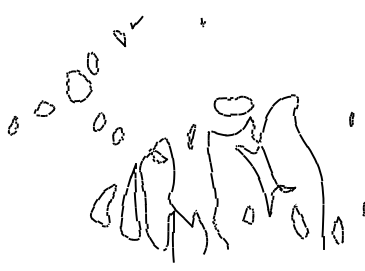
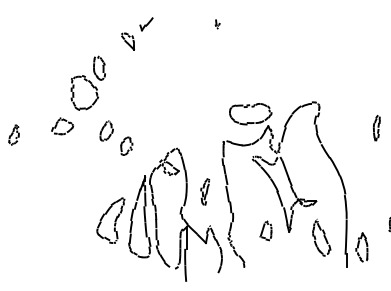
part: (44, 108) -> (62, 126), moved
part: (351, 119) -> (376, 128), size x1.67
part: (191, 136) -> (205, 191), moved

